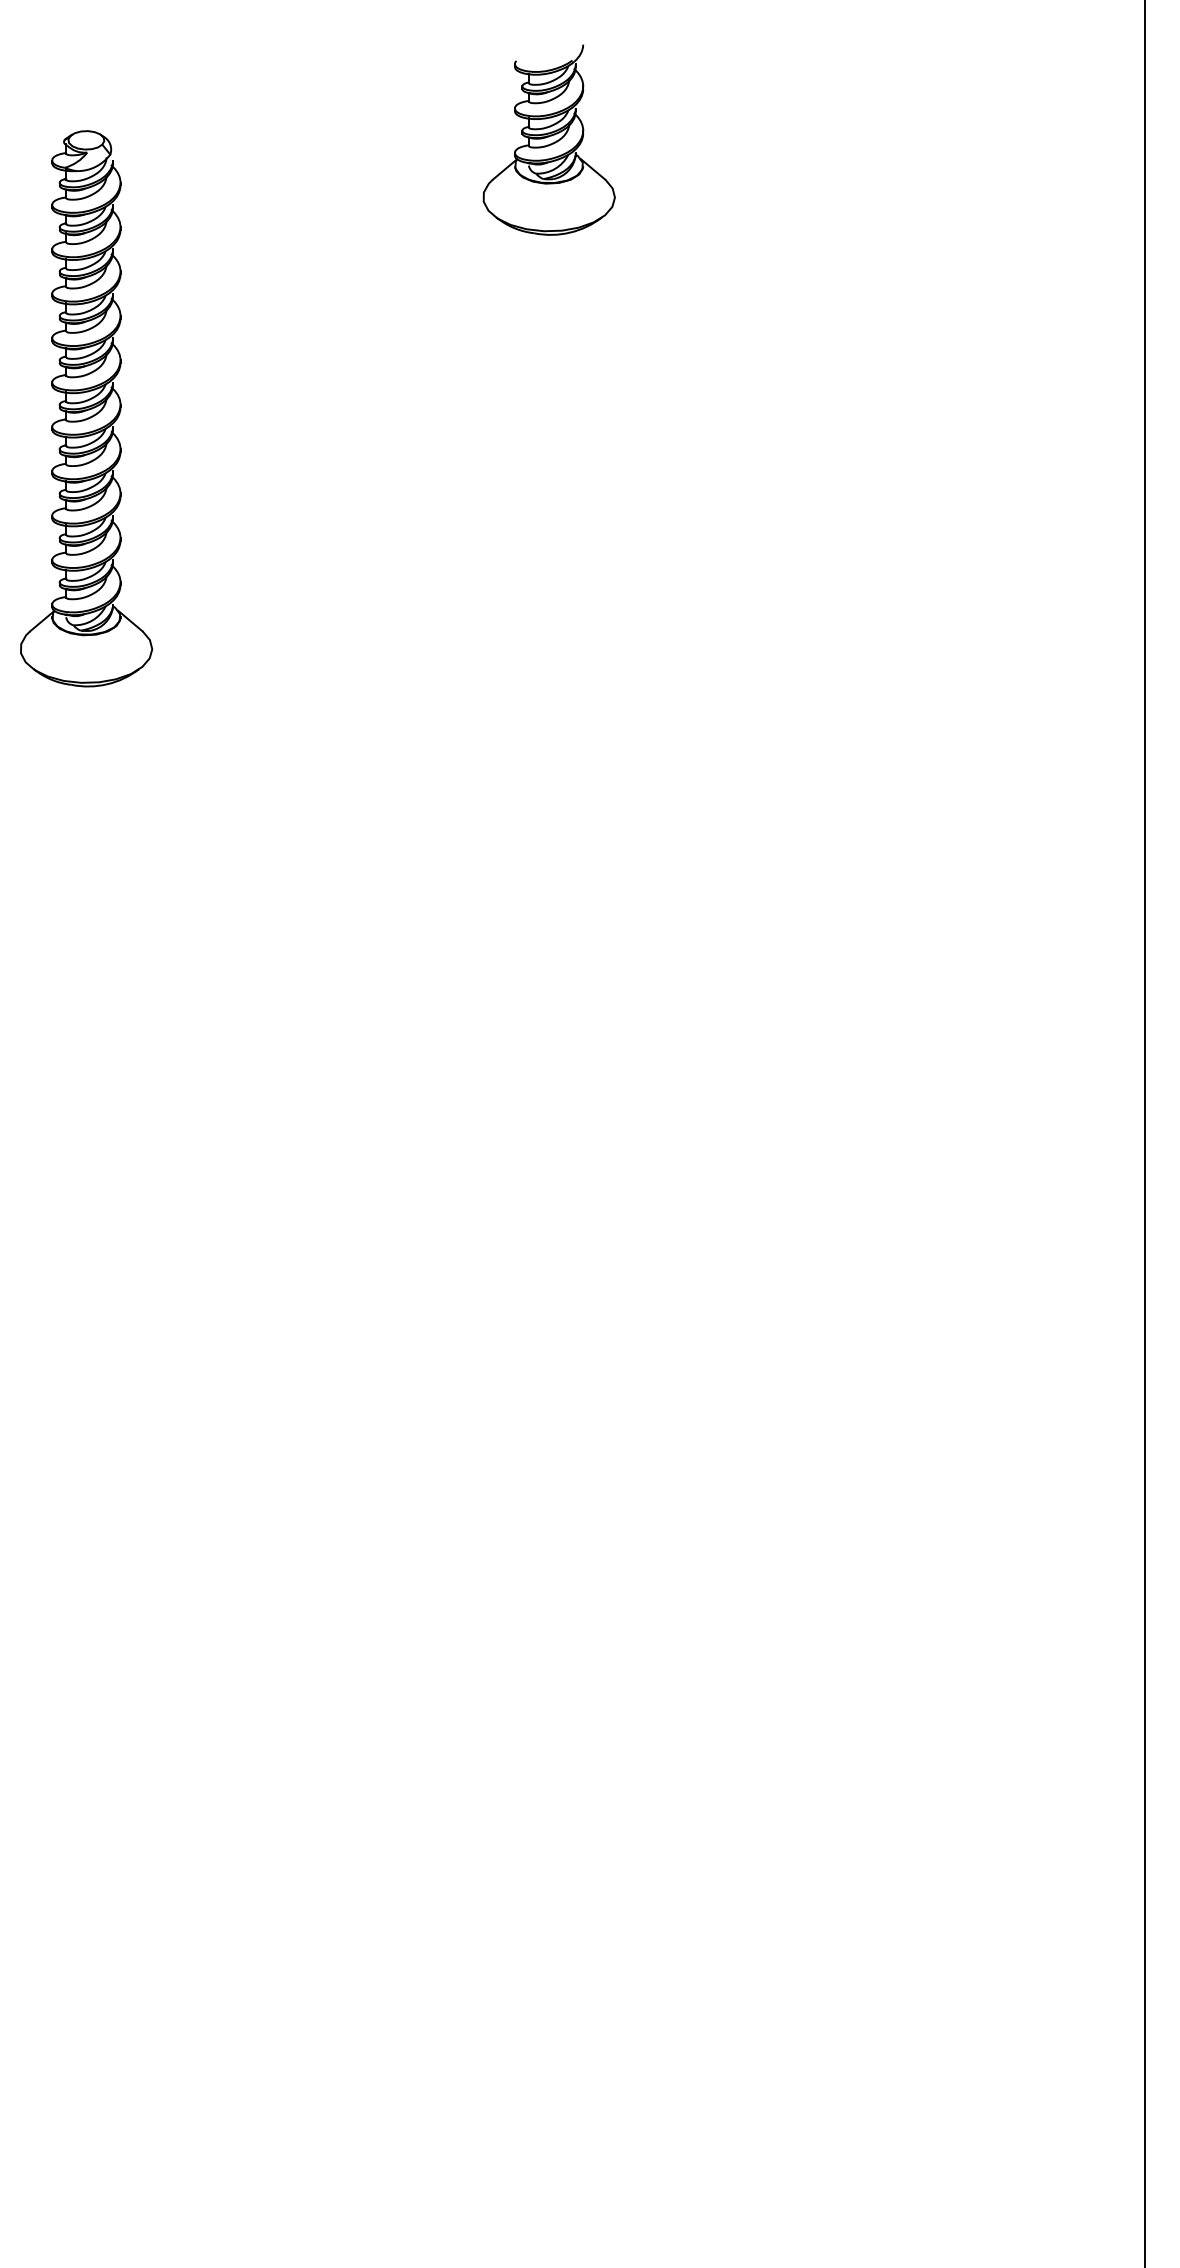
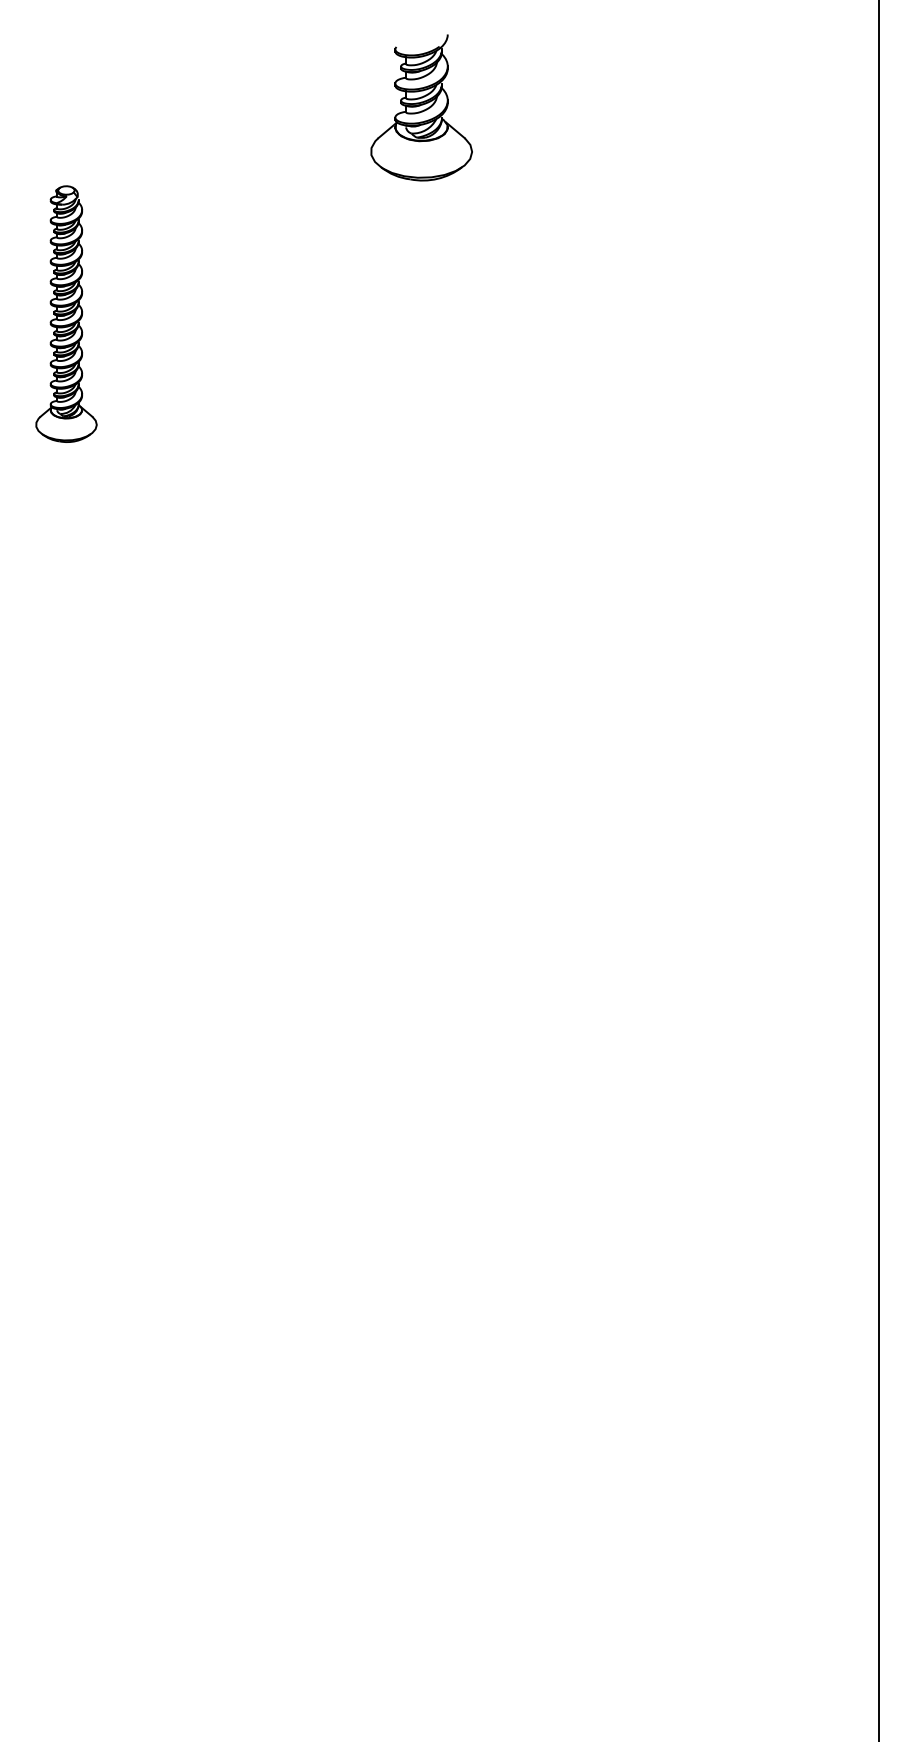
part: (86, 408) -> (66, 313), size x0.6

